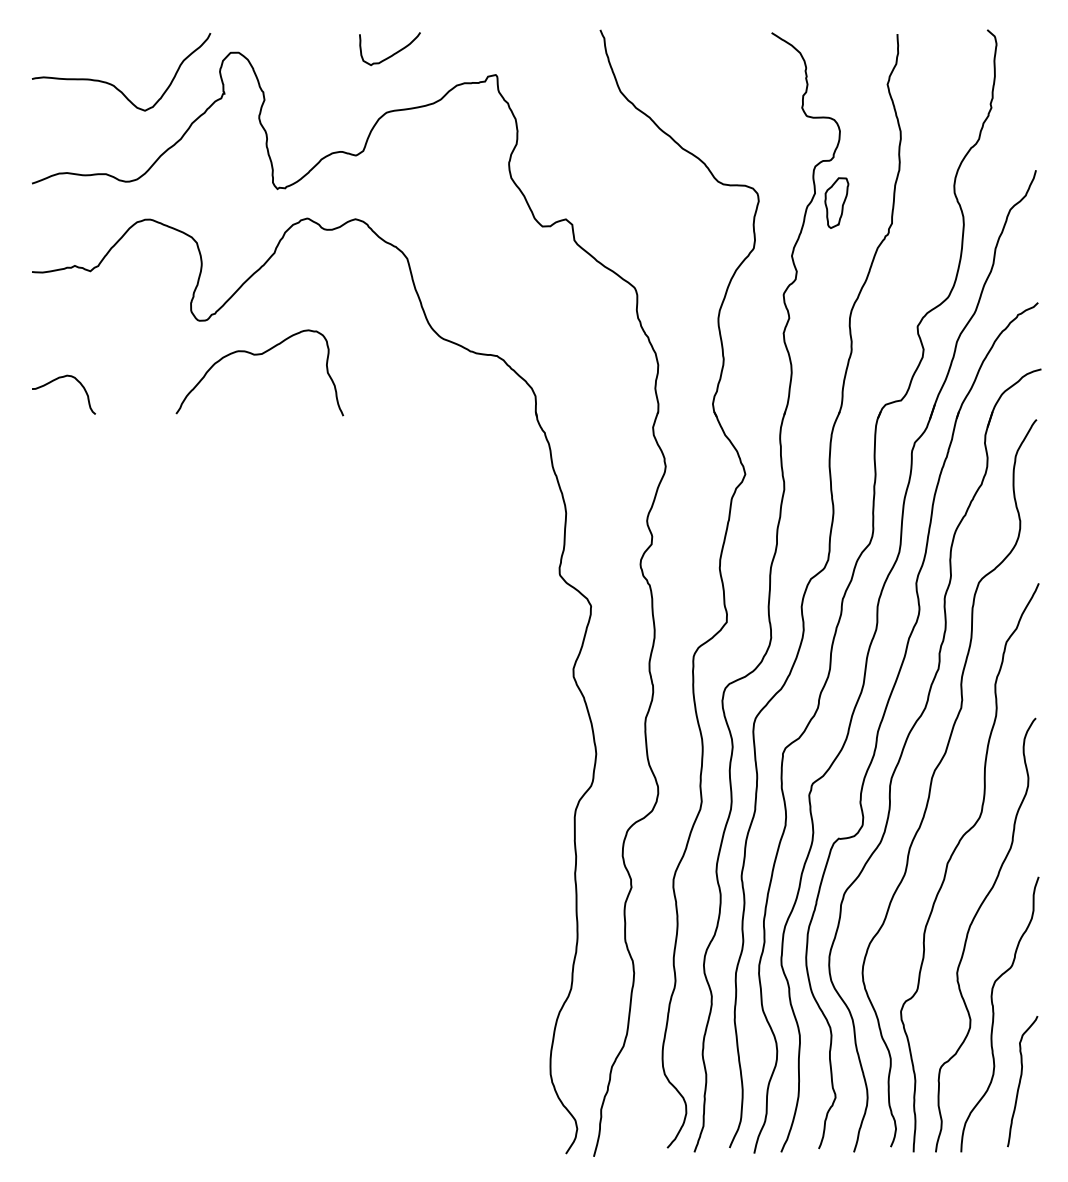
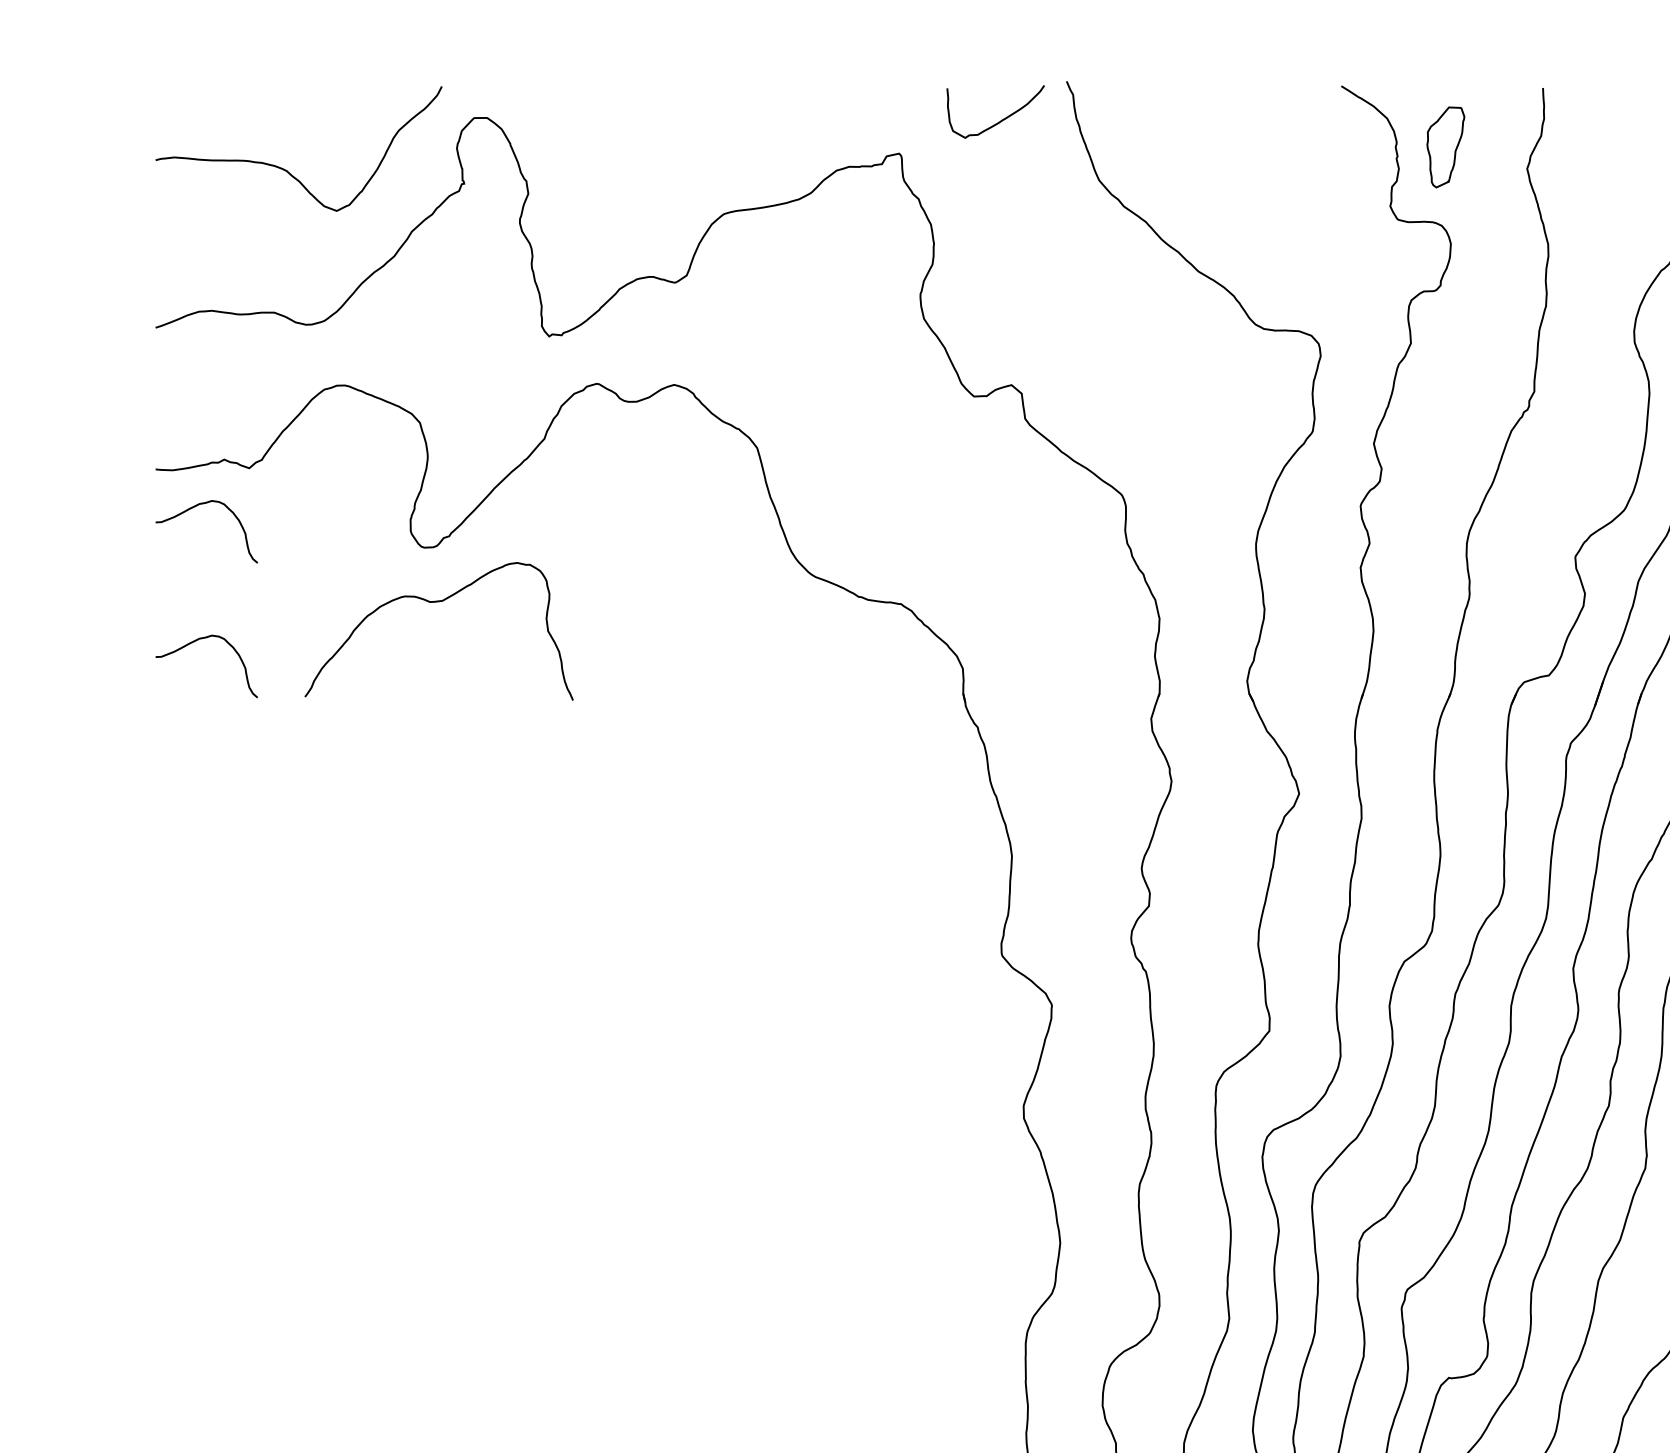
curve: (393, 53) -> (1001, 119), moved
part: (836, 202) -> (1445, 146), moved
curve: (61, 294) -> (202, 505), added
curve: (259, 355) -> (438, 603), moved

